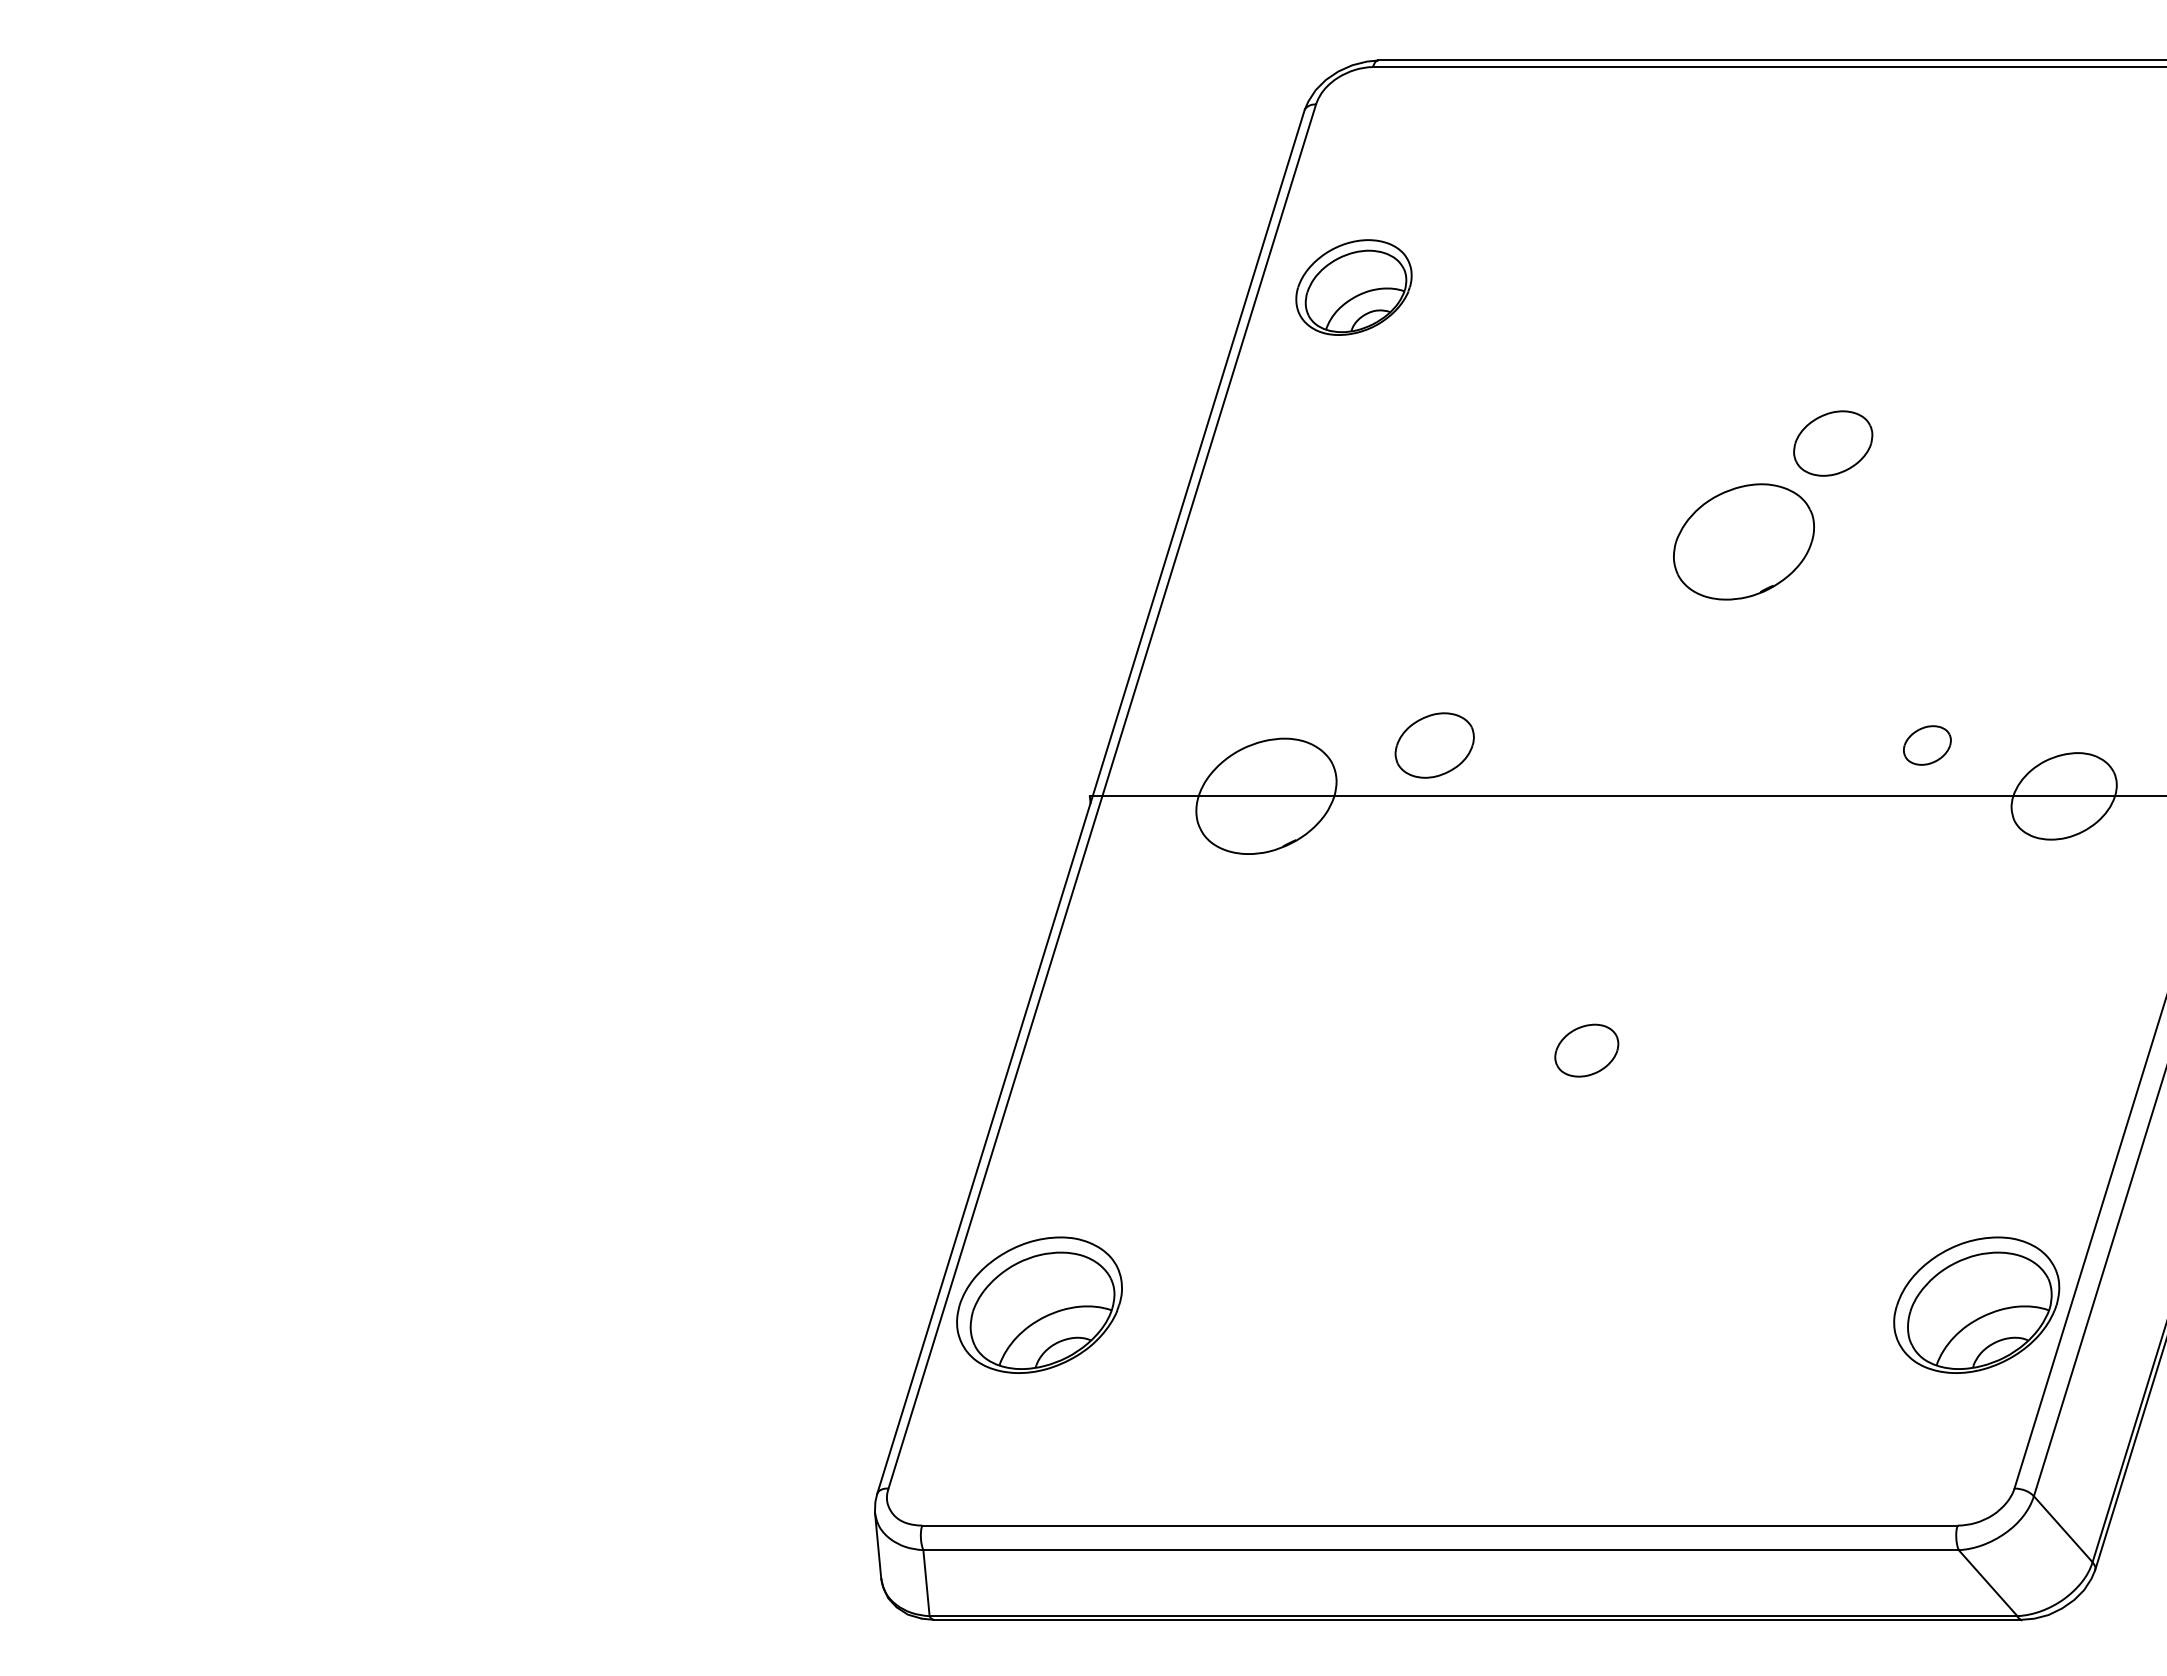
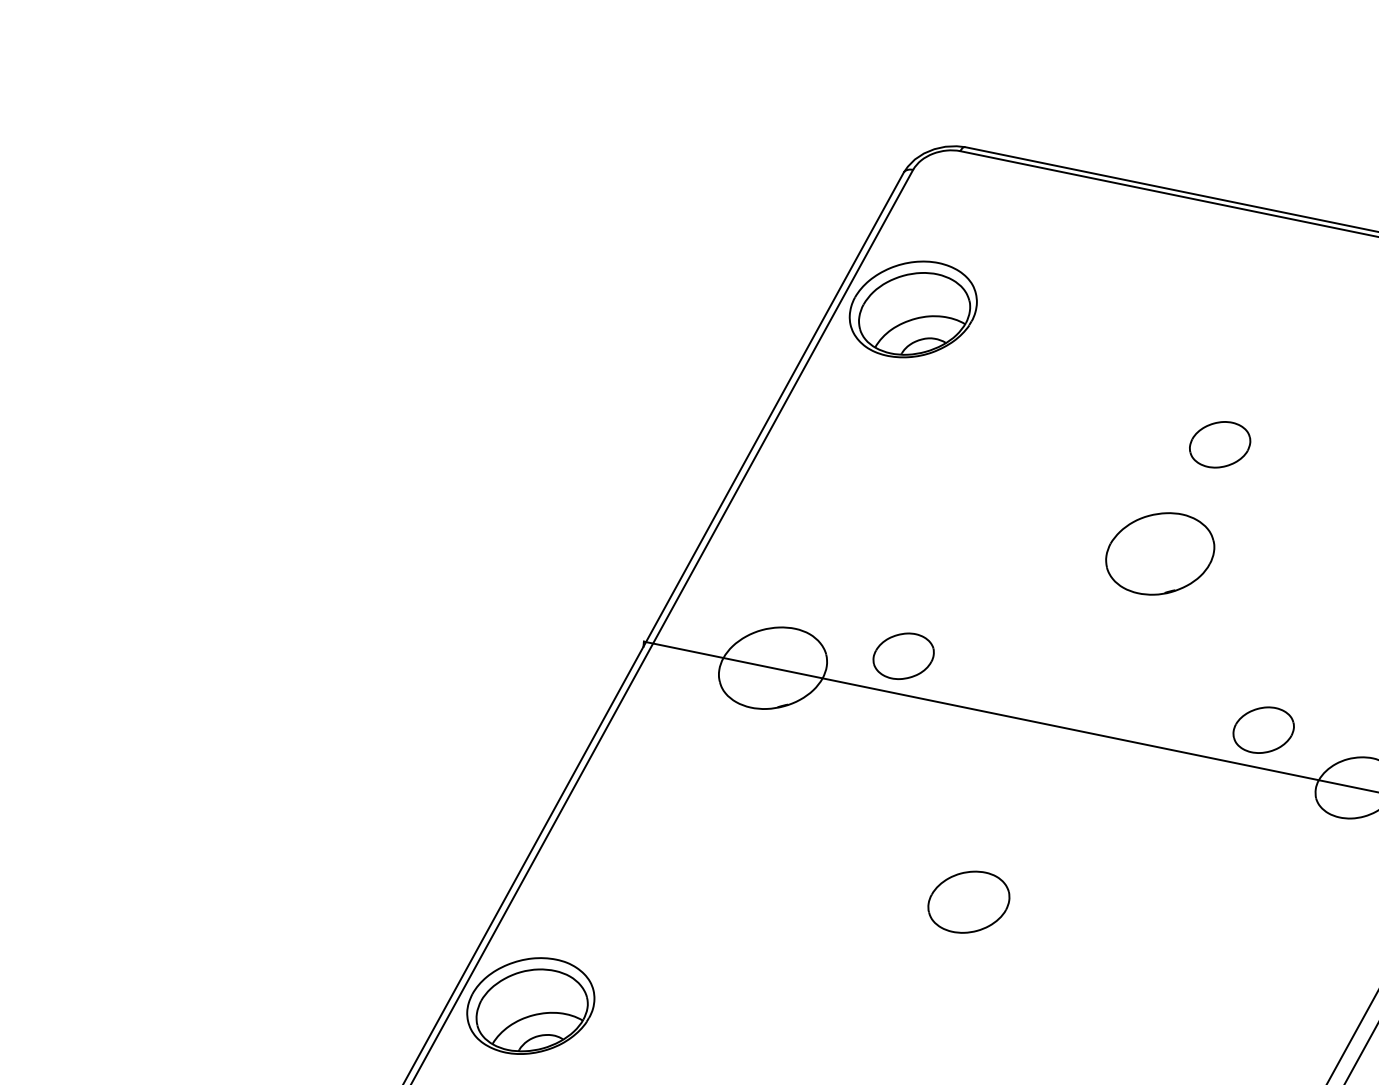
part: (1353, 287) -> (913, 309), size x1.43
part: (1833, 443) -> (1220, 444), moved
part: (1927, 745) -> (1263, 730), size x1.67
part: (1586, 1050) -> (968, 901), size x1.67

